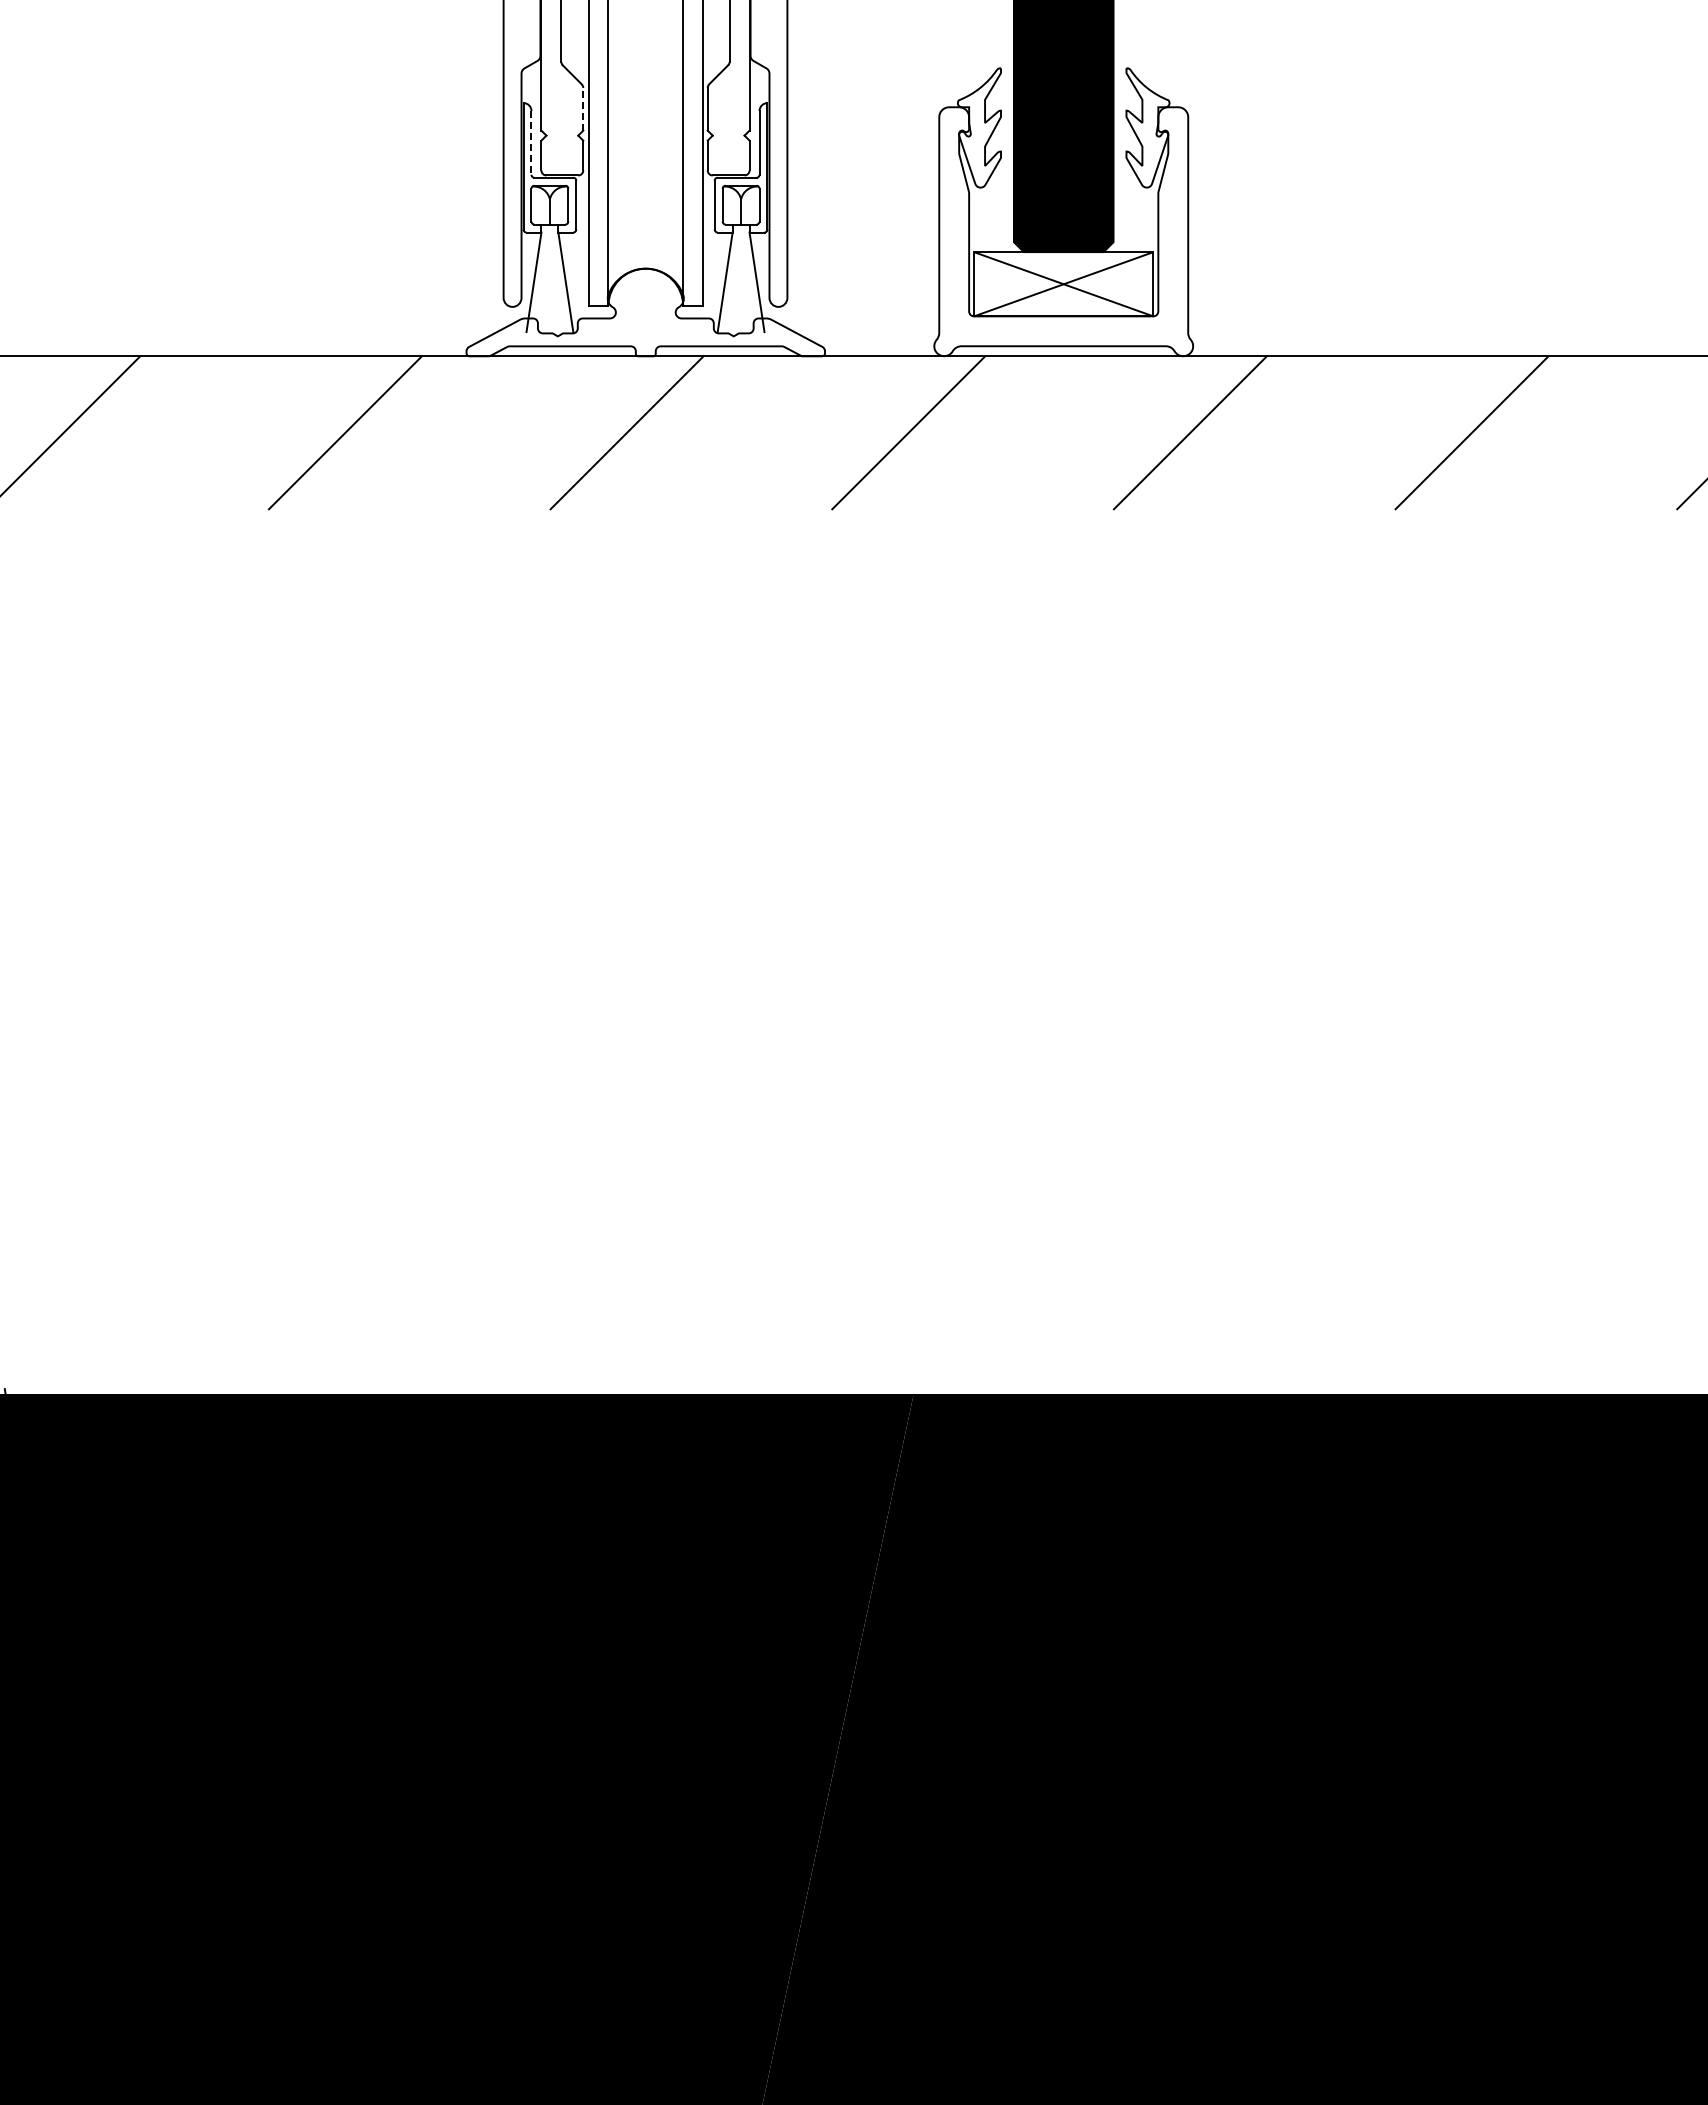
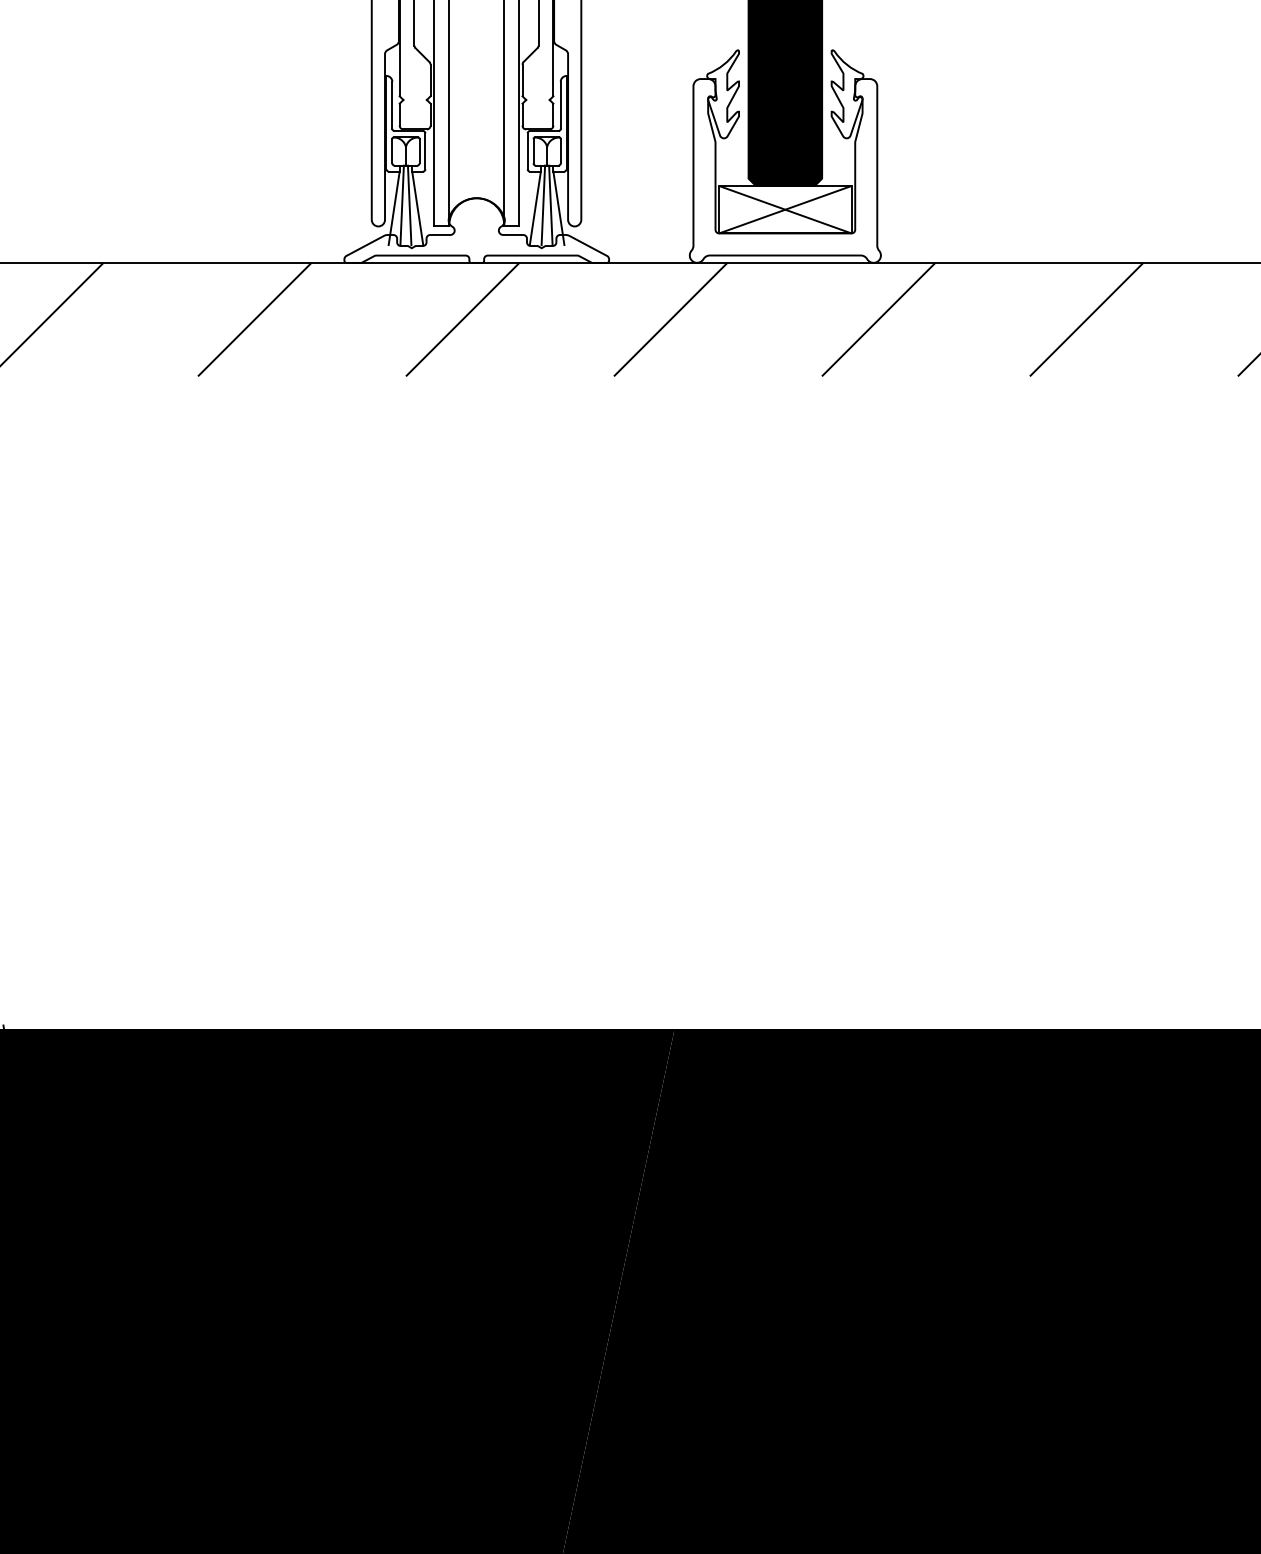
line: (583, 108) -> (430, 79), dashed -> solid
line: (531, 142) -> (392, 105), dashed -> solid
line: (544, 278) -> (401, 205), added
line: (554, 278) -> (409, 205), added
line: (735, 278) -> (542, 205), added
line: (745, 278) -> (550, 205), added

